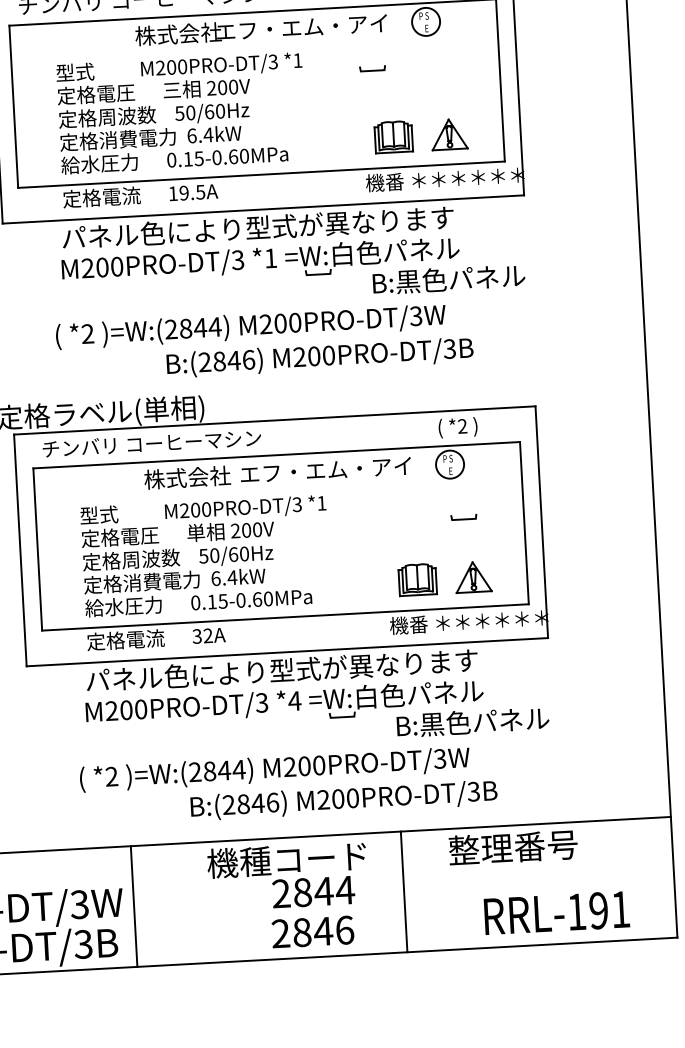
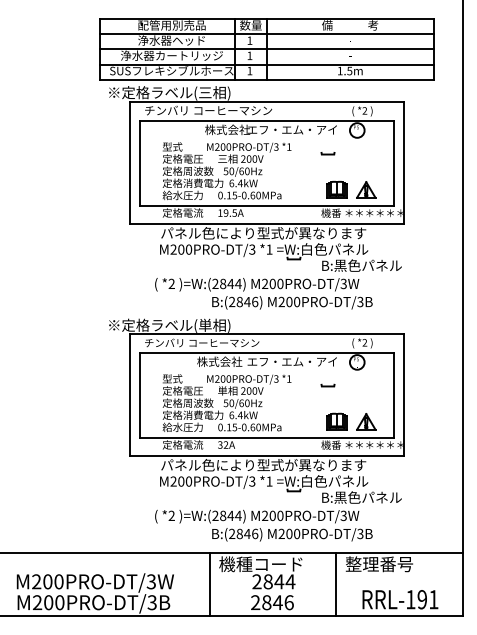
line: (462, 517) -> (327, 385), moved
text: (294, 700) -> (269, 481), *4 -> *1
line: (404, 890) -> (336, 583), moved
line: (133, 904) -> (209, 583), moved

